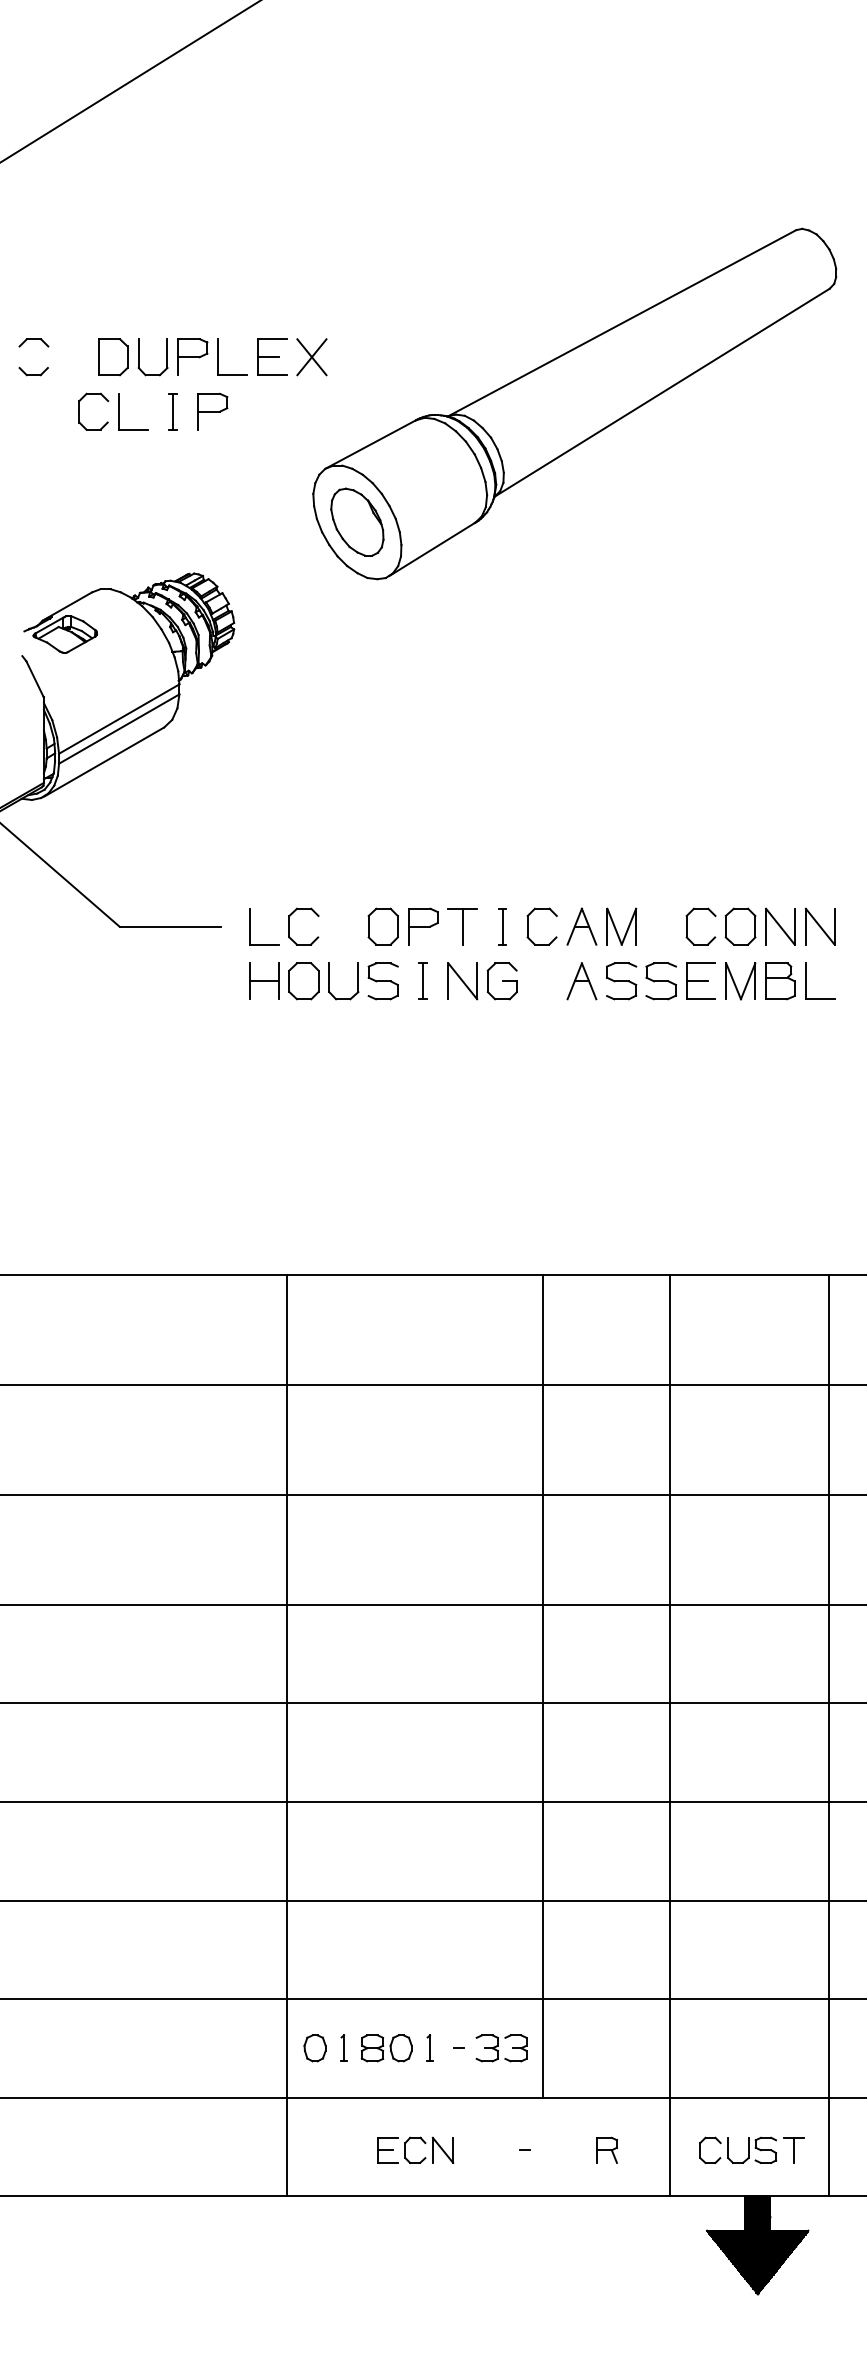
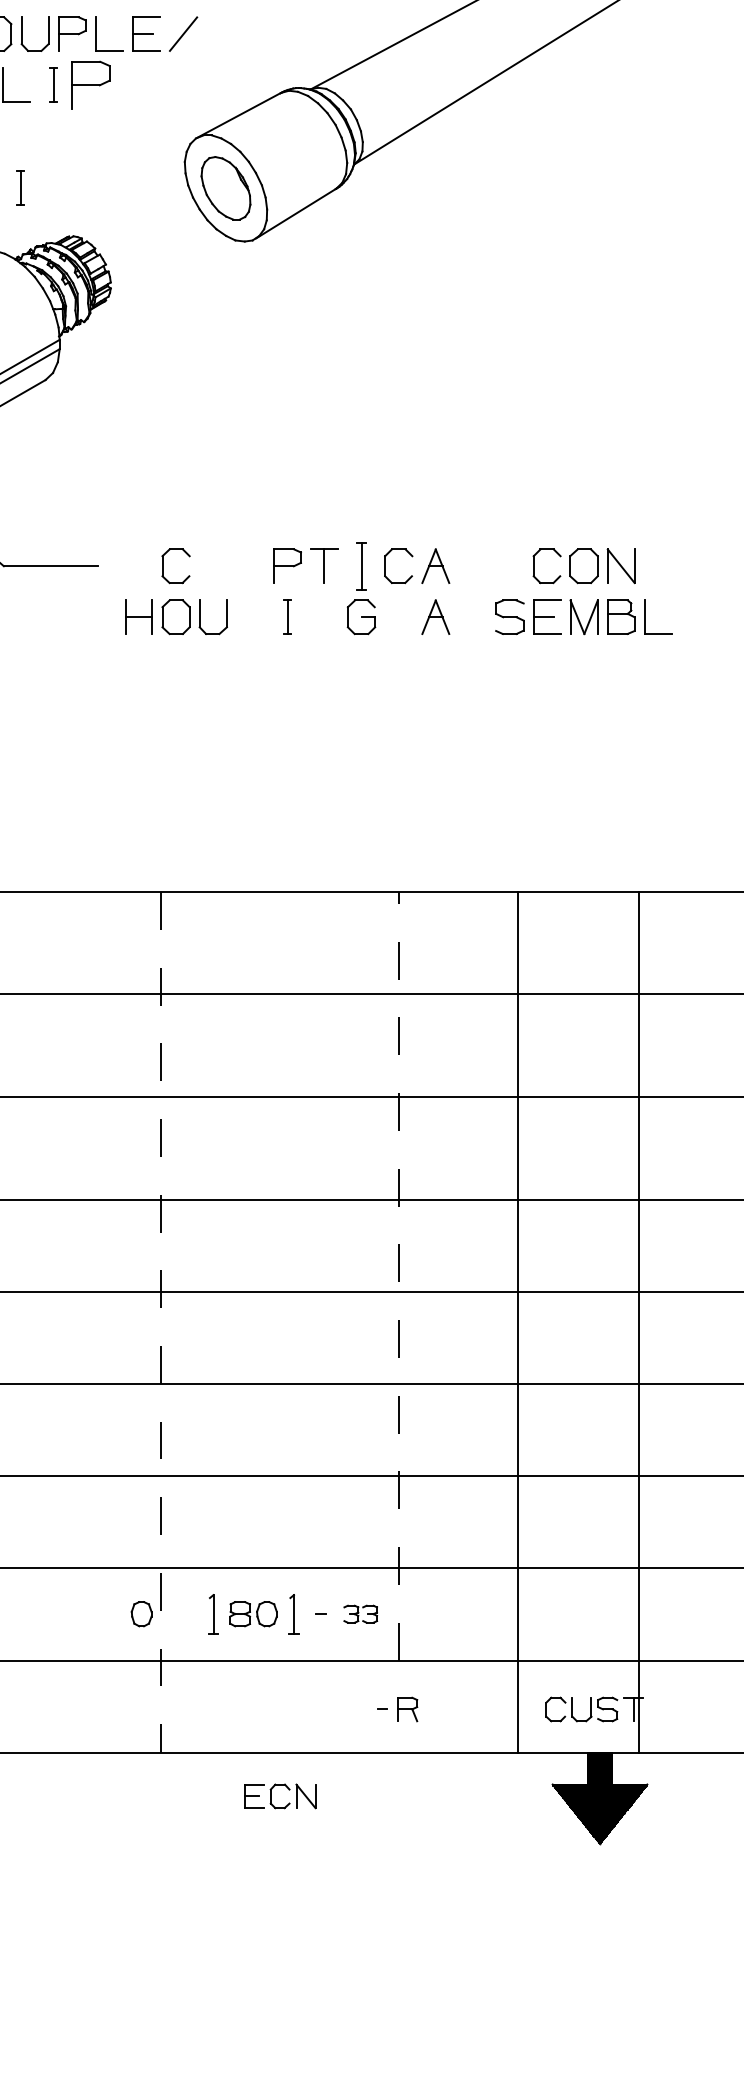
line: (311, 357) -> (183, 34), removed
part: (212, 411) -> (90, 84), size x1.4
part: (137, 521) -> (20, 187), added
part: (250, 926) -> (126, 566), removed
part: (382, 926) -> (249, 566), removed
part: (502, 926) -> (361, 566), size x1.4
part: (621, 926) -> (472, 566), removed
part: (819, 926) -> (657, 566), removed
part: (382, 981) -> (249, 617), removed
part: (462, 981) -> (324, 617), removed
part: (621, 981) -> (472, 617), removed
line: (542, 1686) -> (398, 1276), solid -> dashed
line: (829, 1735) -> (639, 1321), moved
line: (287, 1736) -> (160, 1322), solid -> dashed
part: (343, 2047) -> (213, 1613), size x1.6
part: (429, 2047) -> (293, 1613), size x1.6
part: (314, 2048) -> (141, 1614), moved
part: (501, 2048) -> (360, 1614), size x0.7
part: (405, 2149) -> (270, 1795), moved
part: (606, 2149) -> (407, 1708), moved

